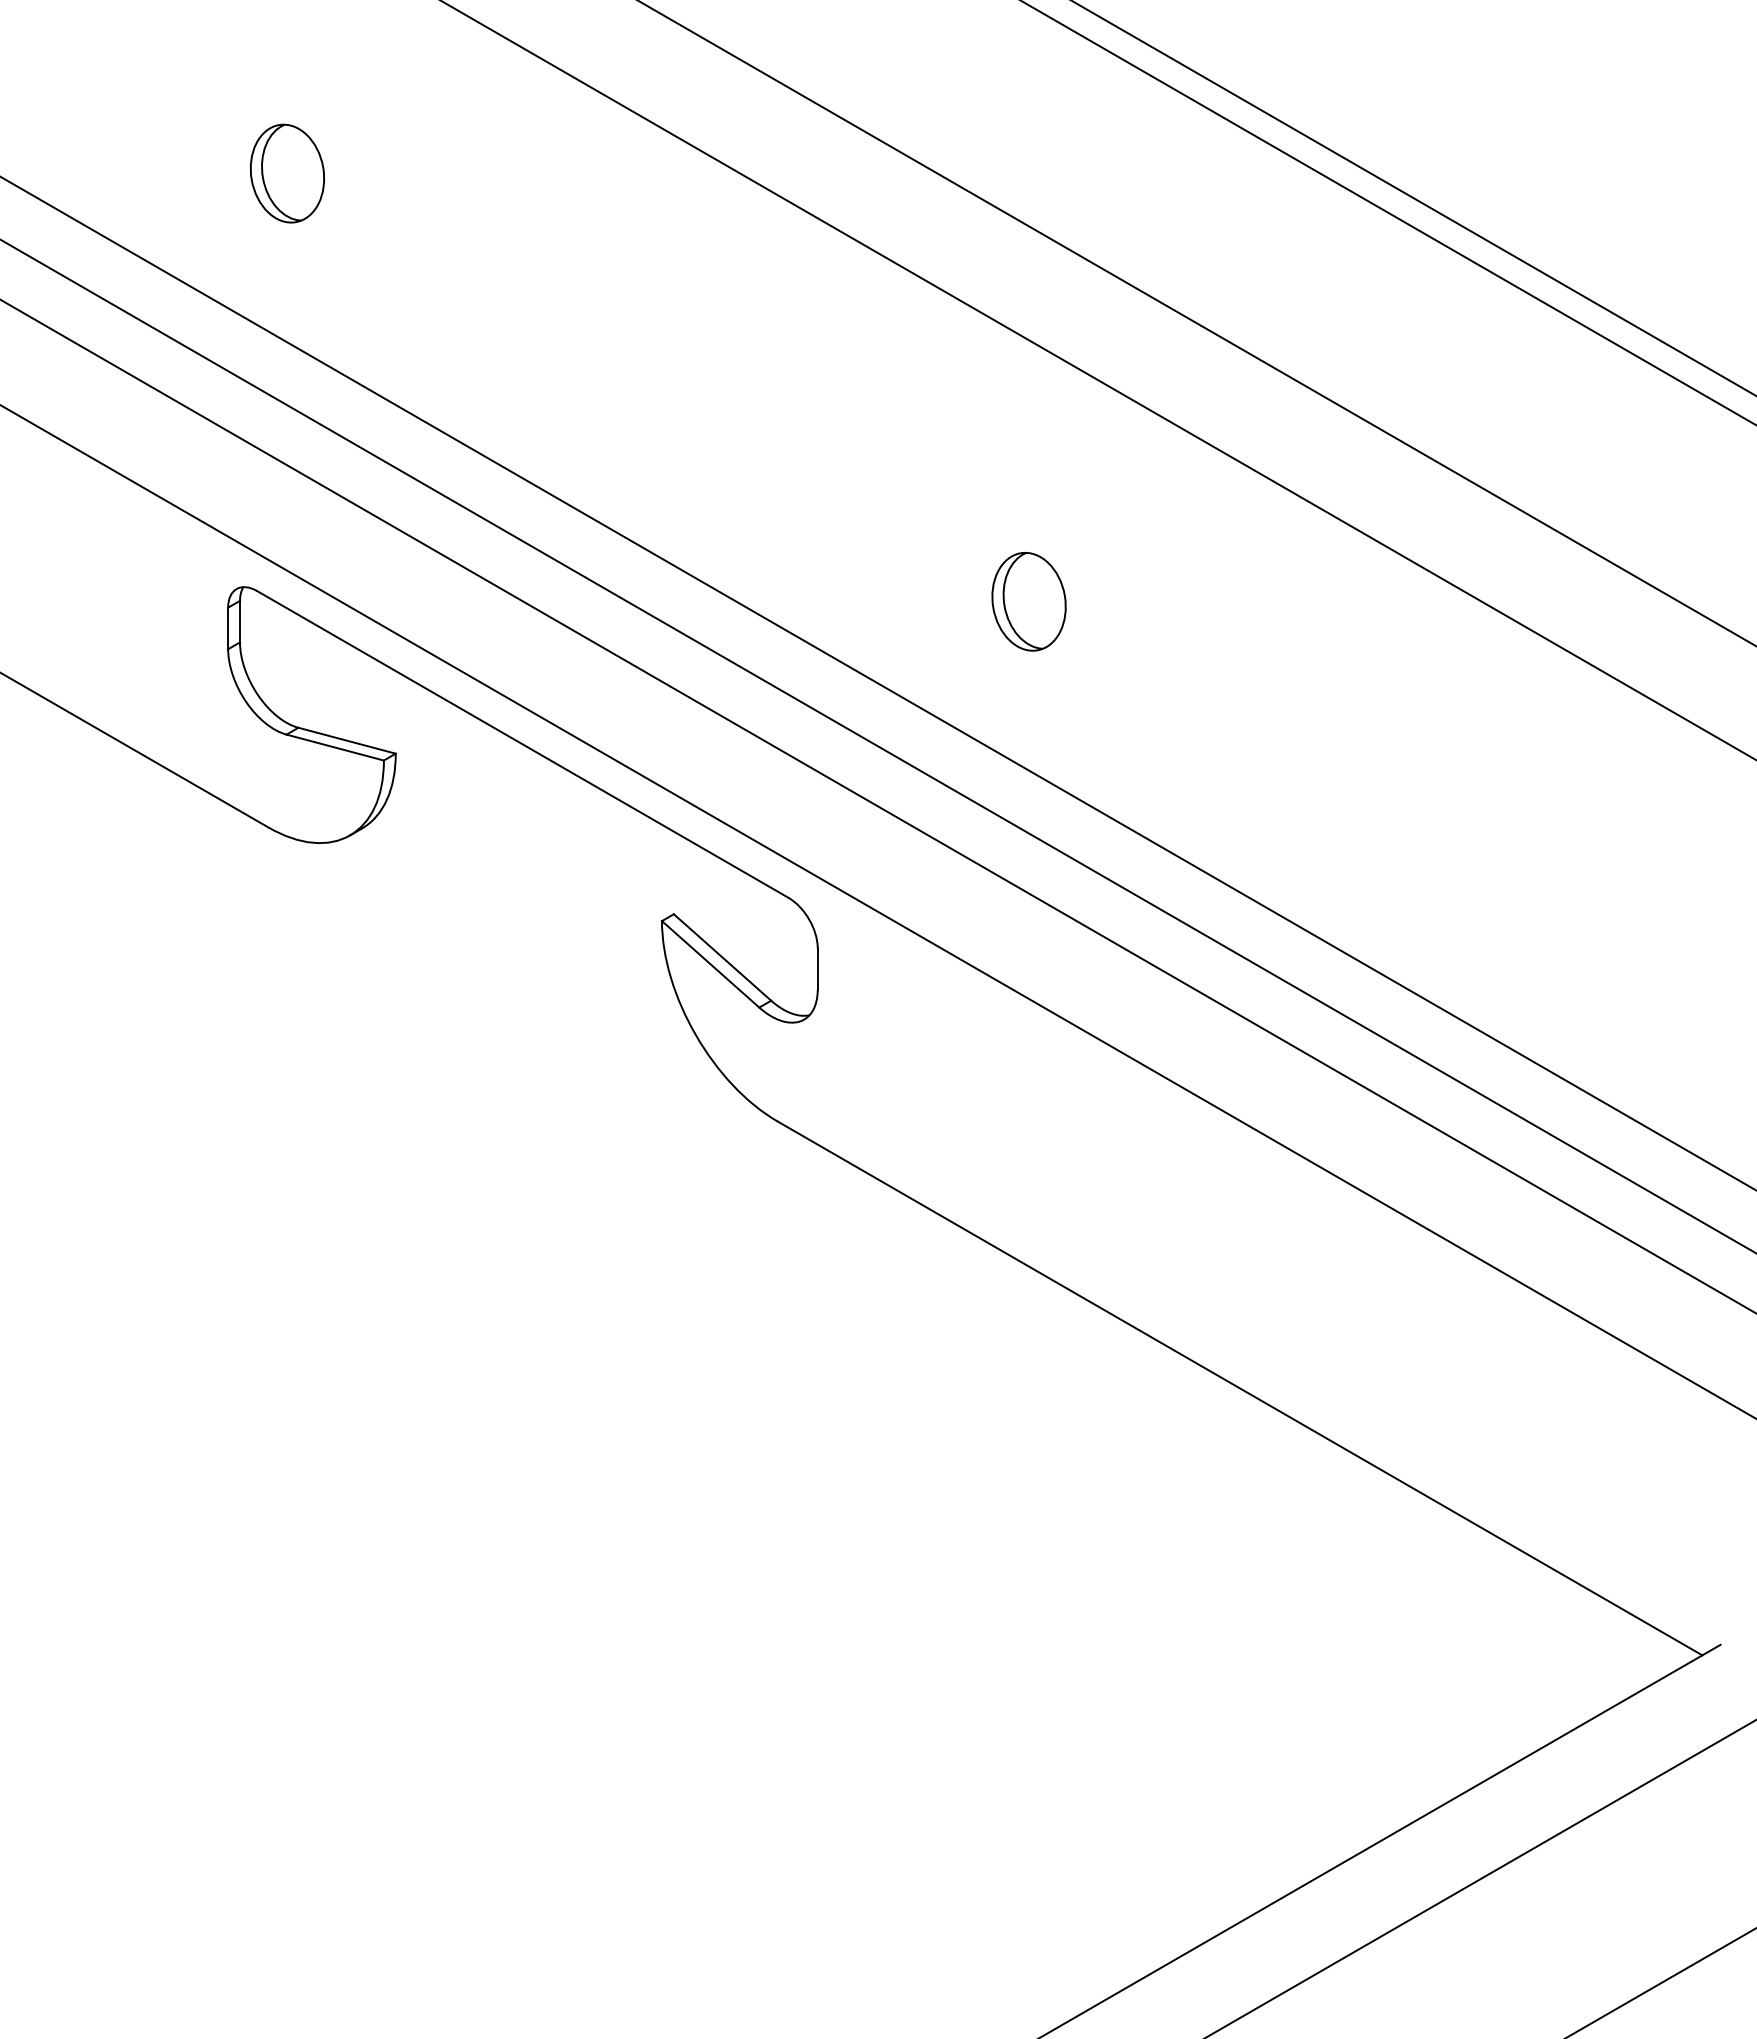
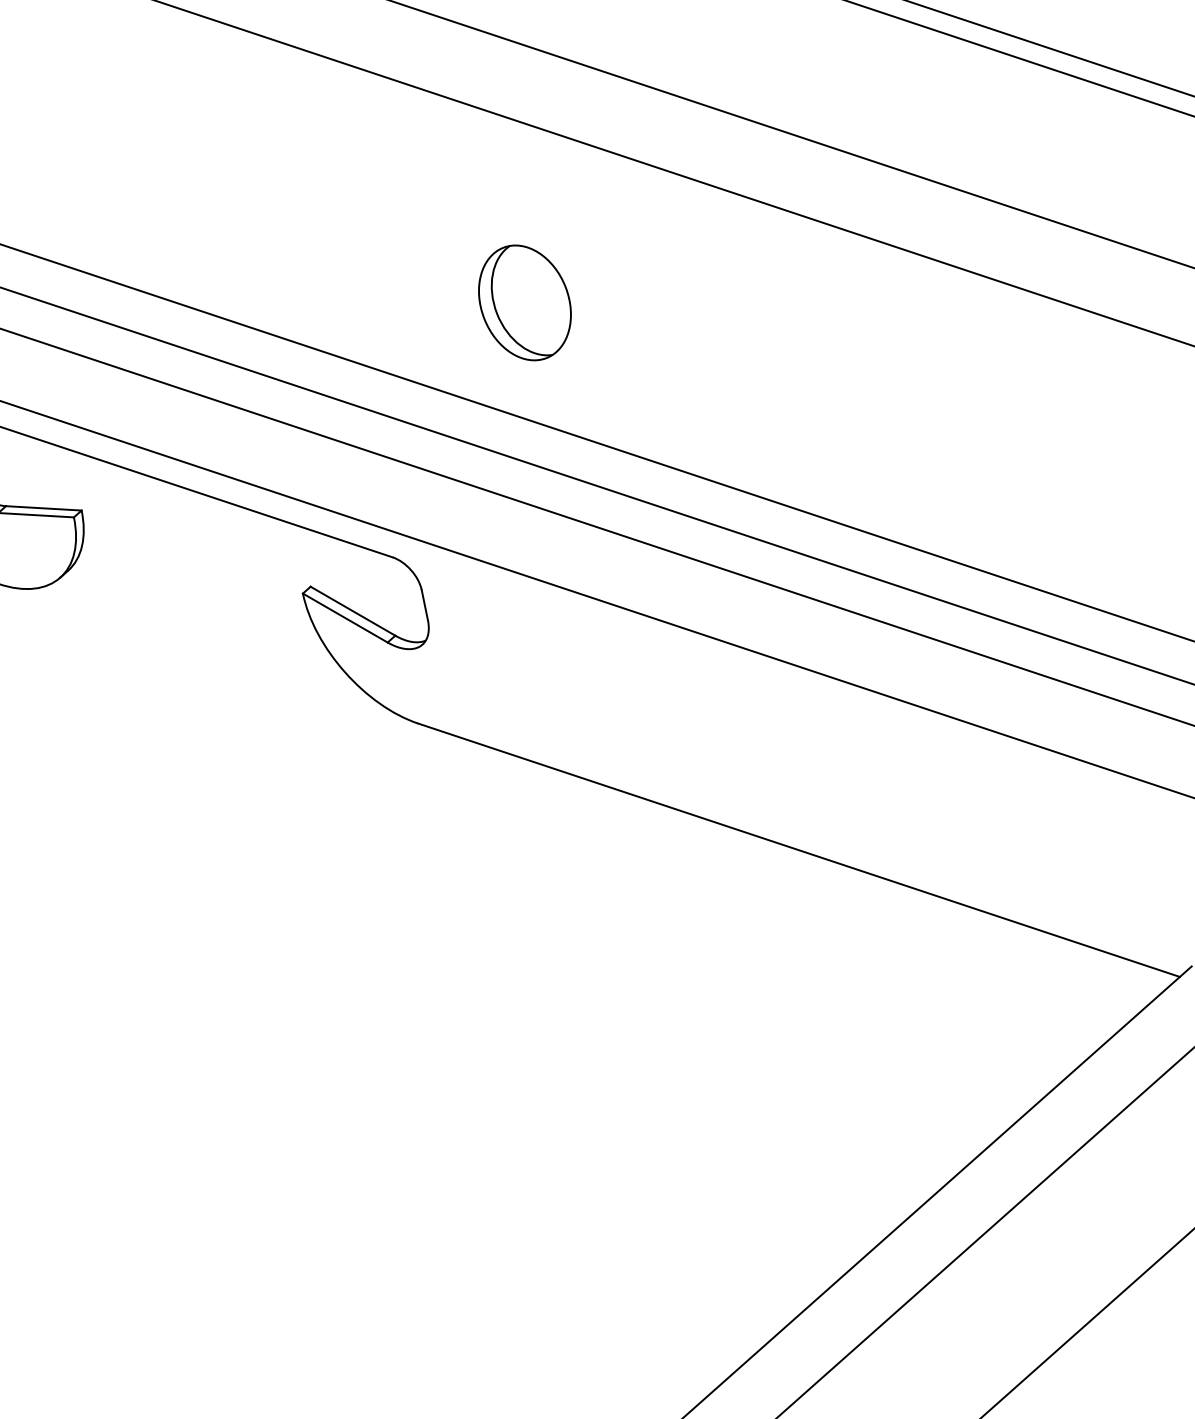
part: (1028, 601) -> (524, 302), size x1.6

